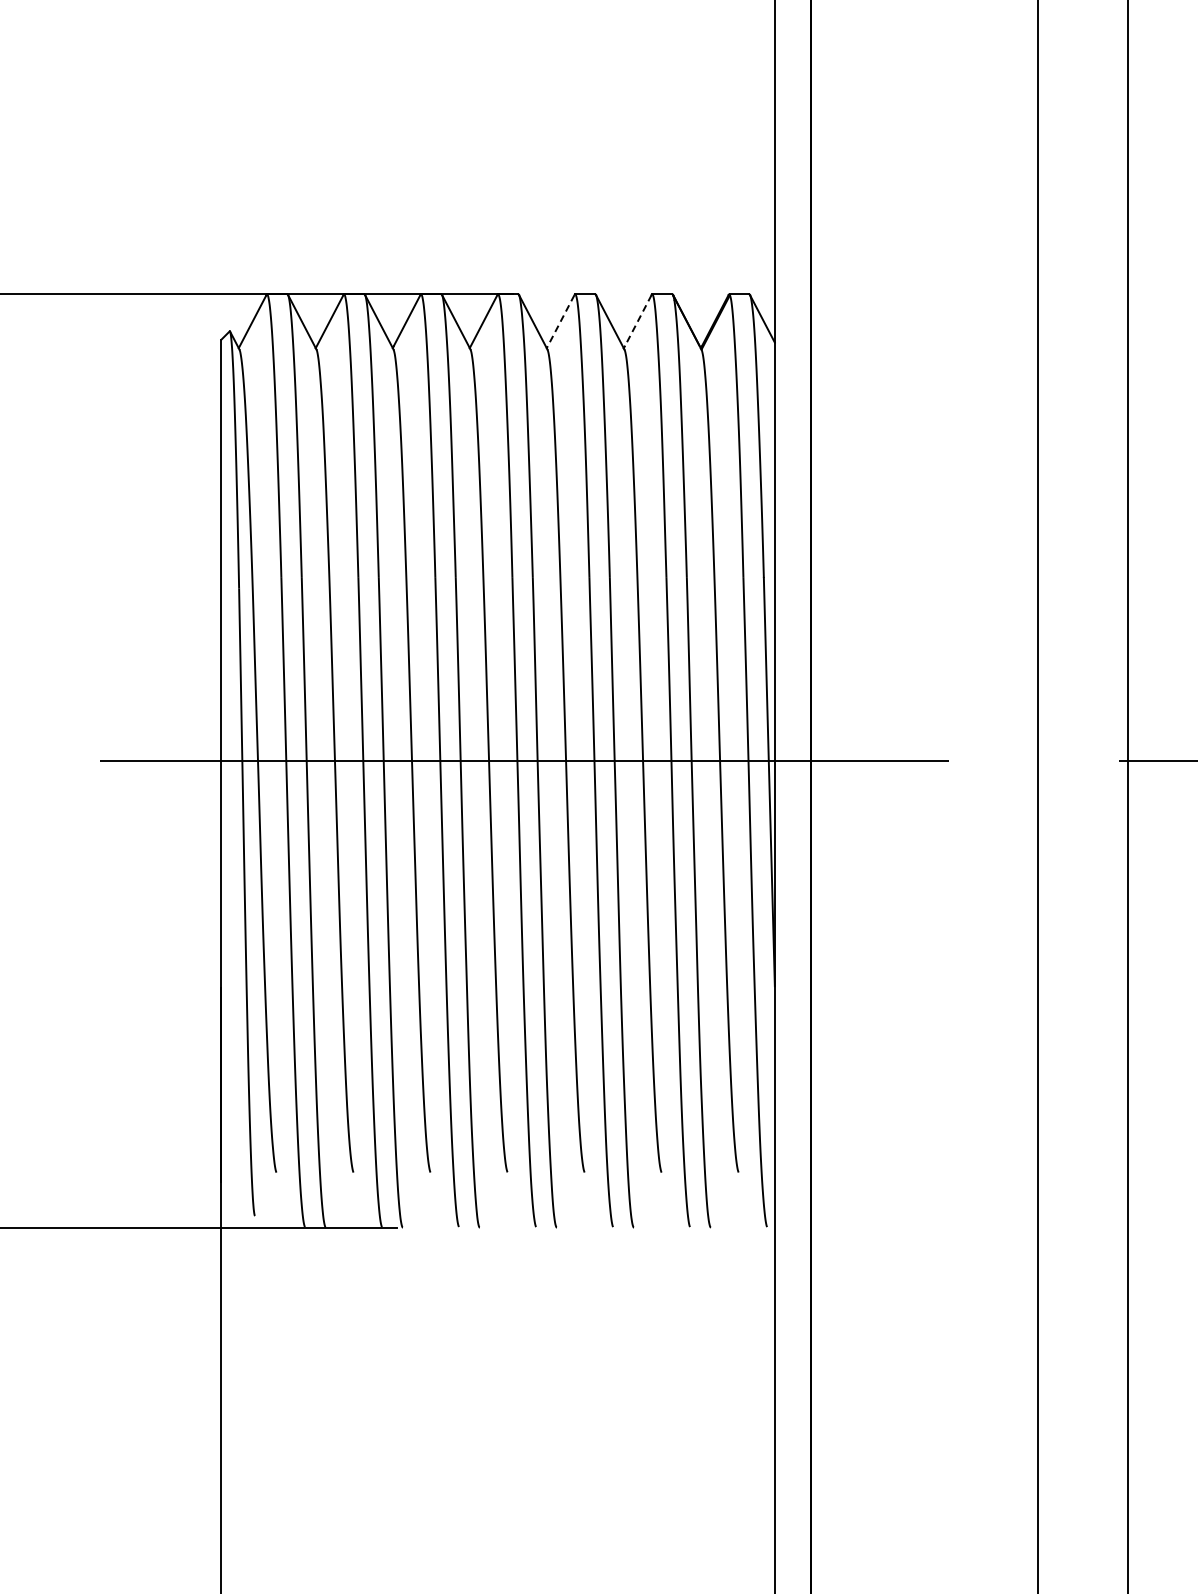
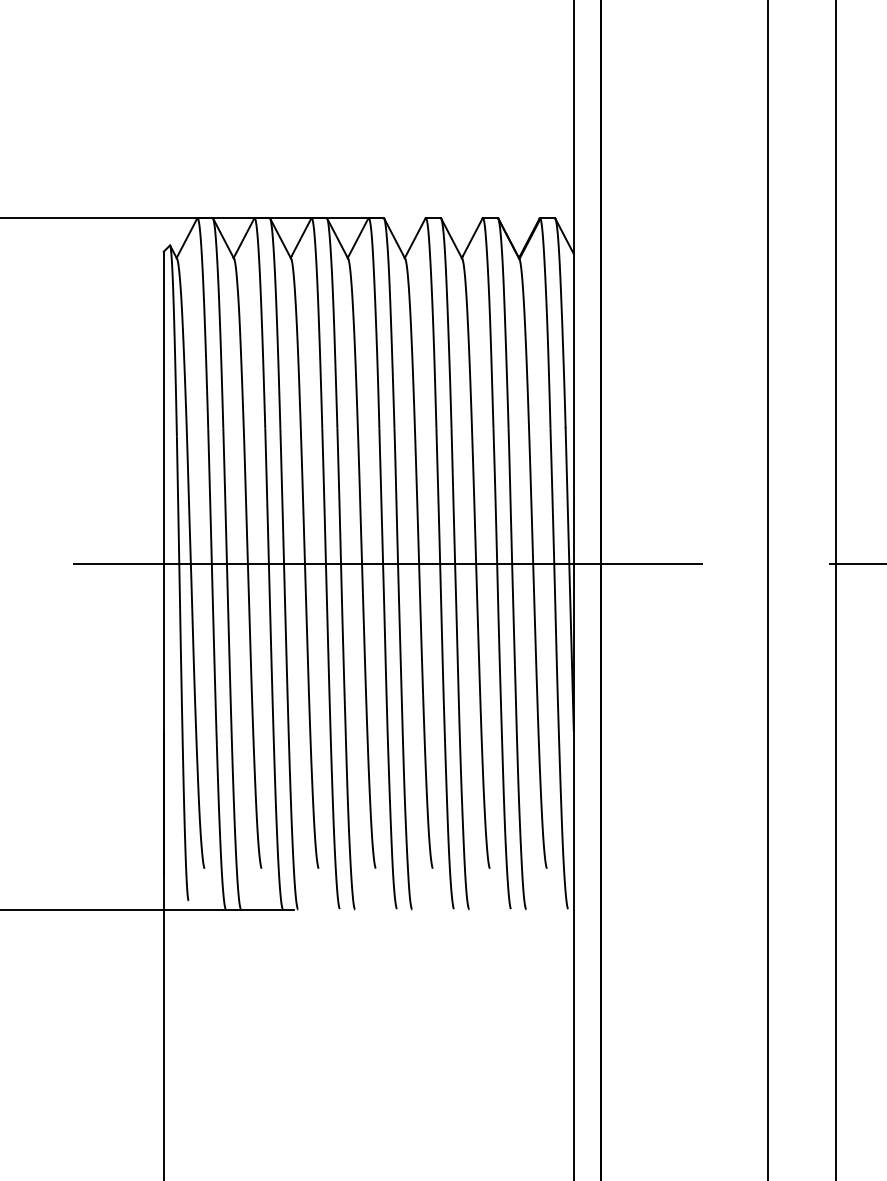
line: (638, 320) -> (472, 237), dashed -> solid
line: (560, 321) -> (414, 238), dashed -> solid

